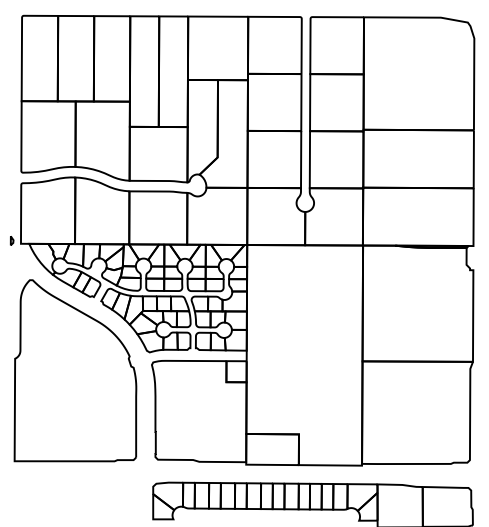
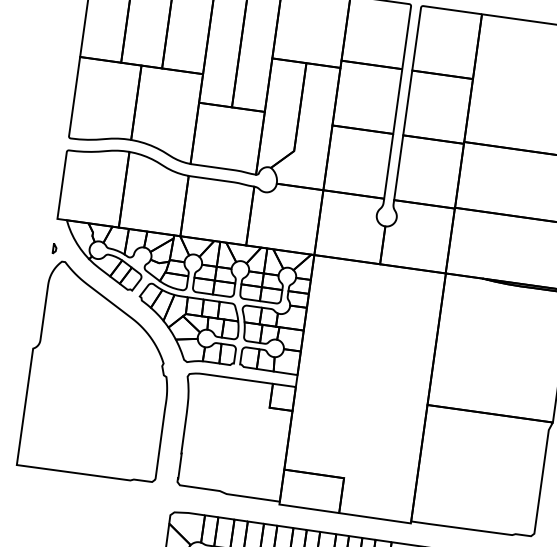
part: (11, 240) -> (54, 248), moved

